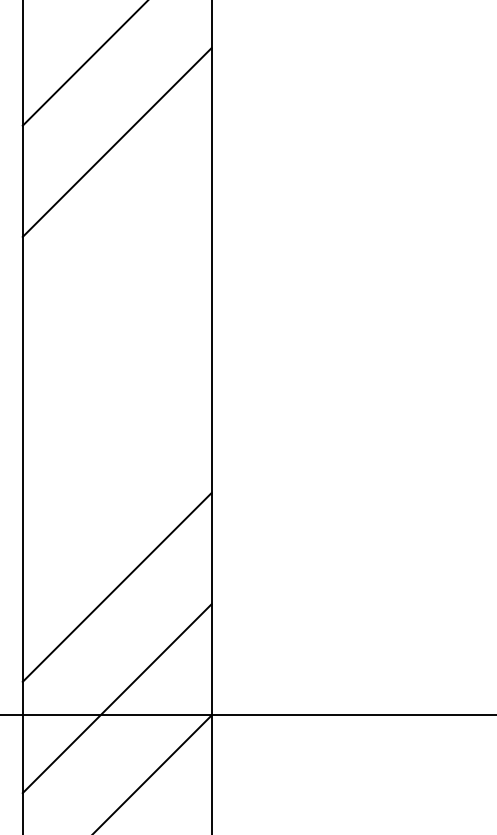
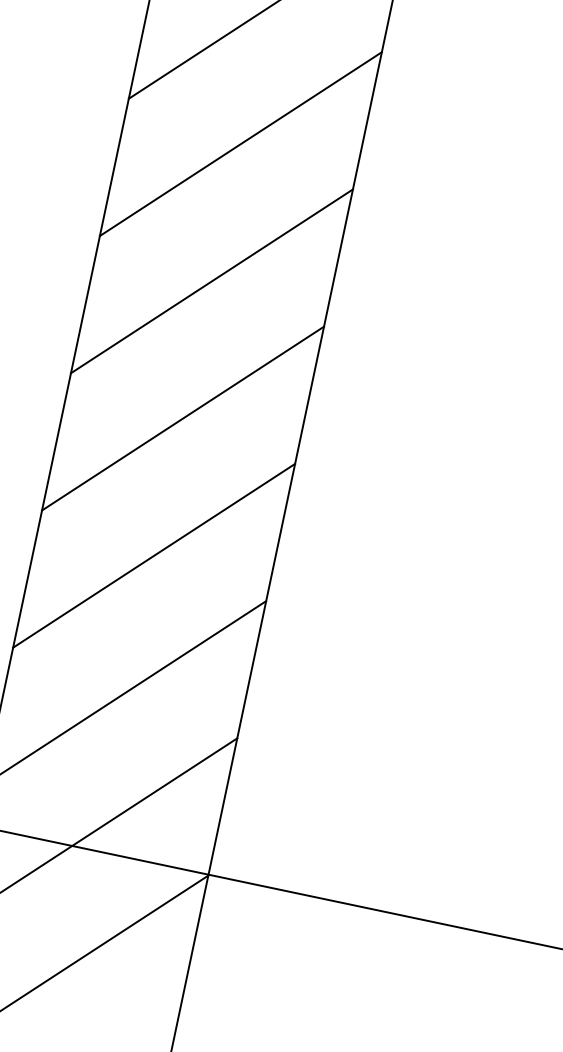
line: (116, 253) -> (211, 280), added
line: (116, 364) -> (182, 417), added
line: (116, 475) -> (153, 554), added

